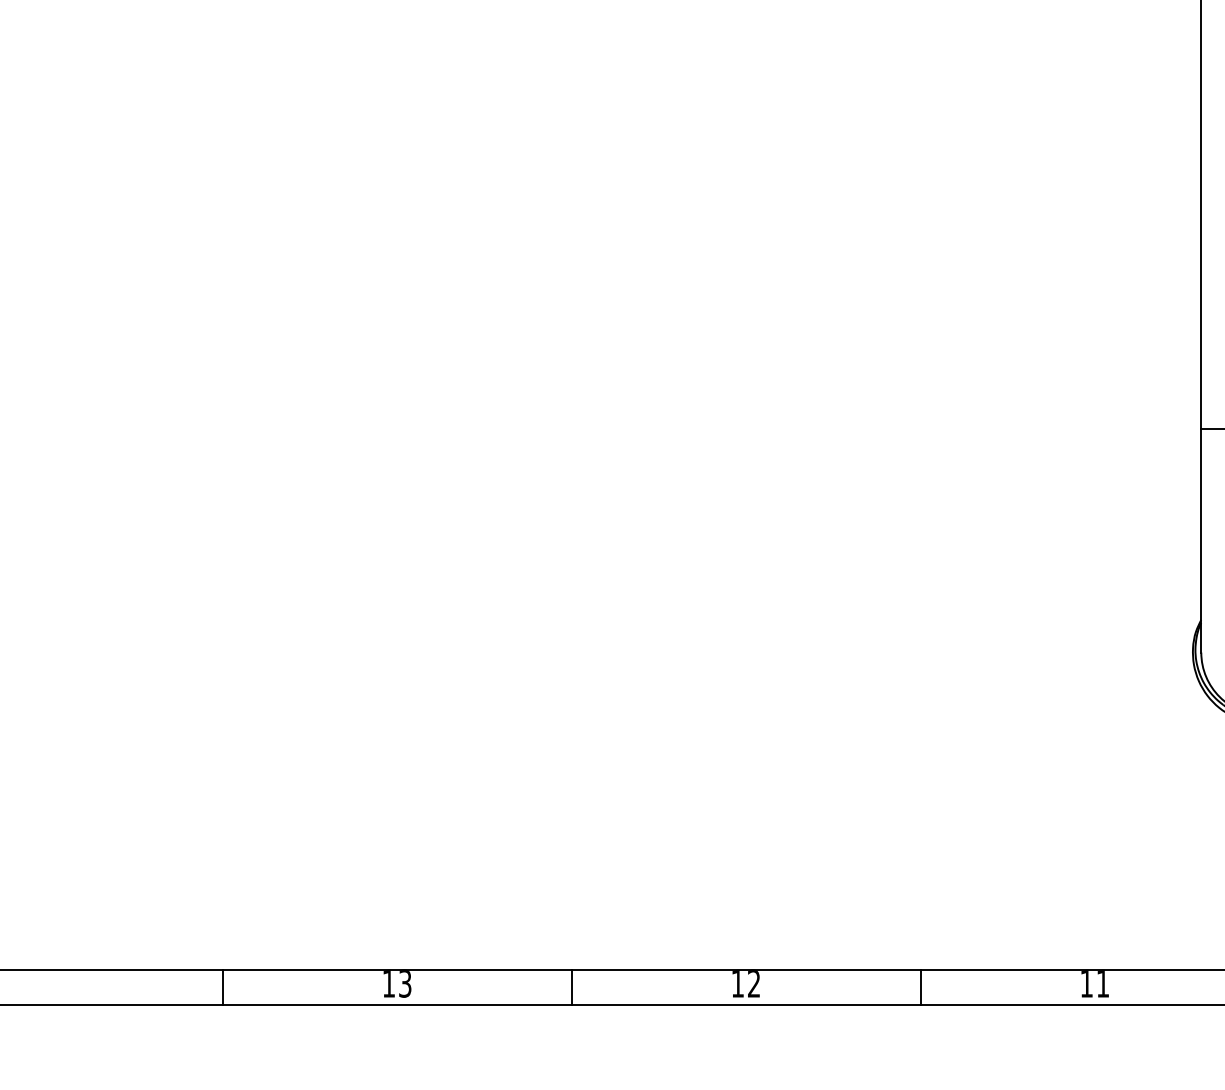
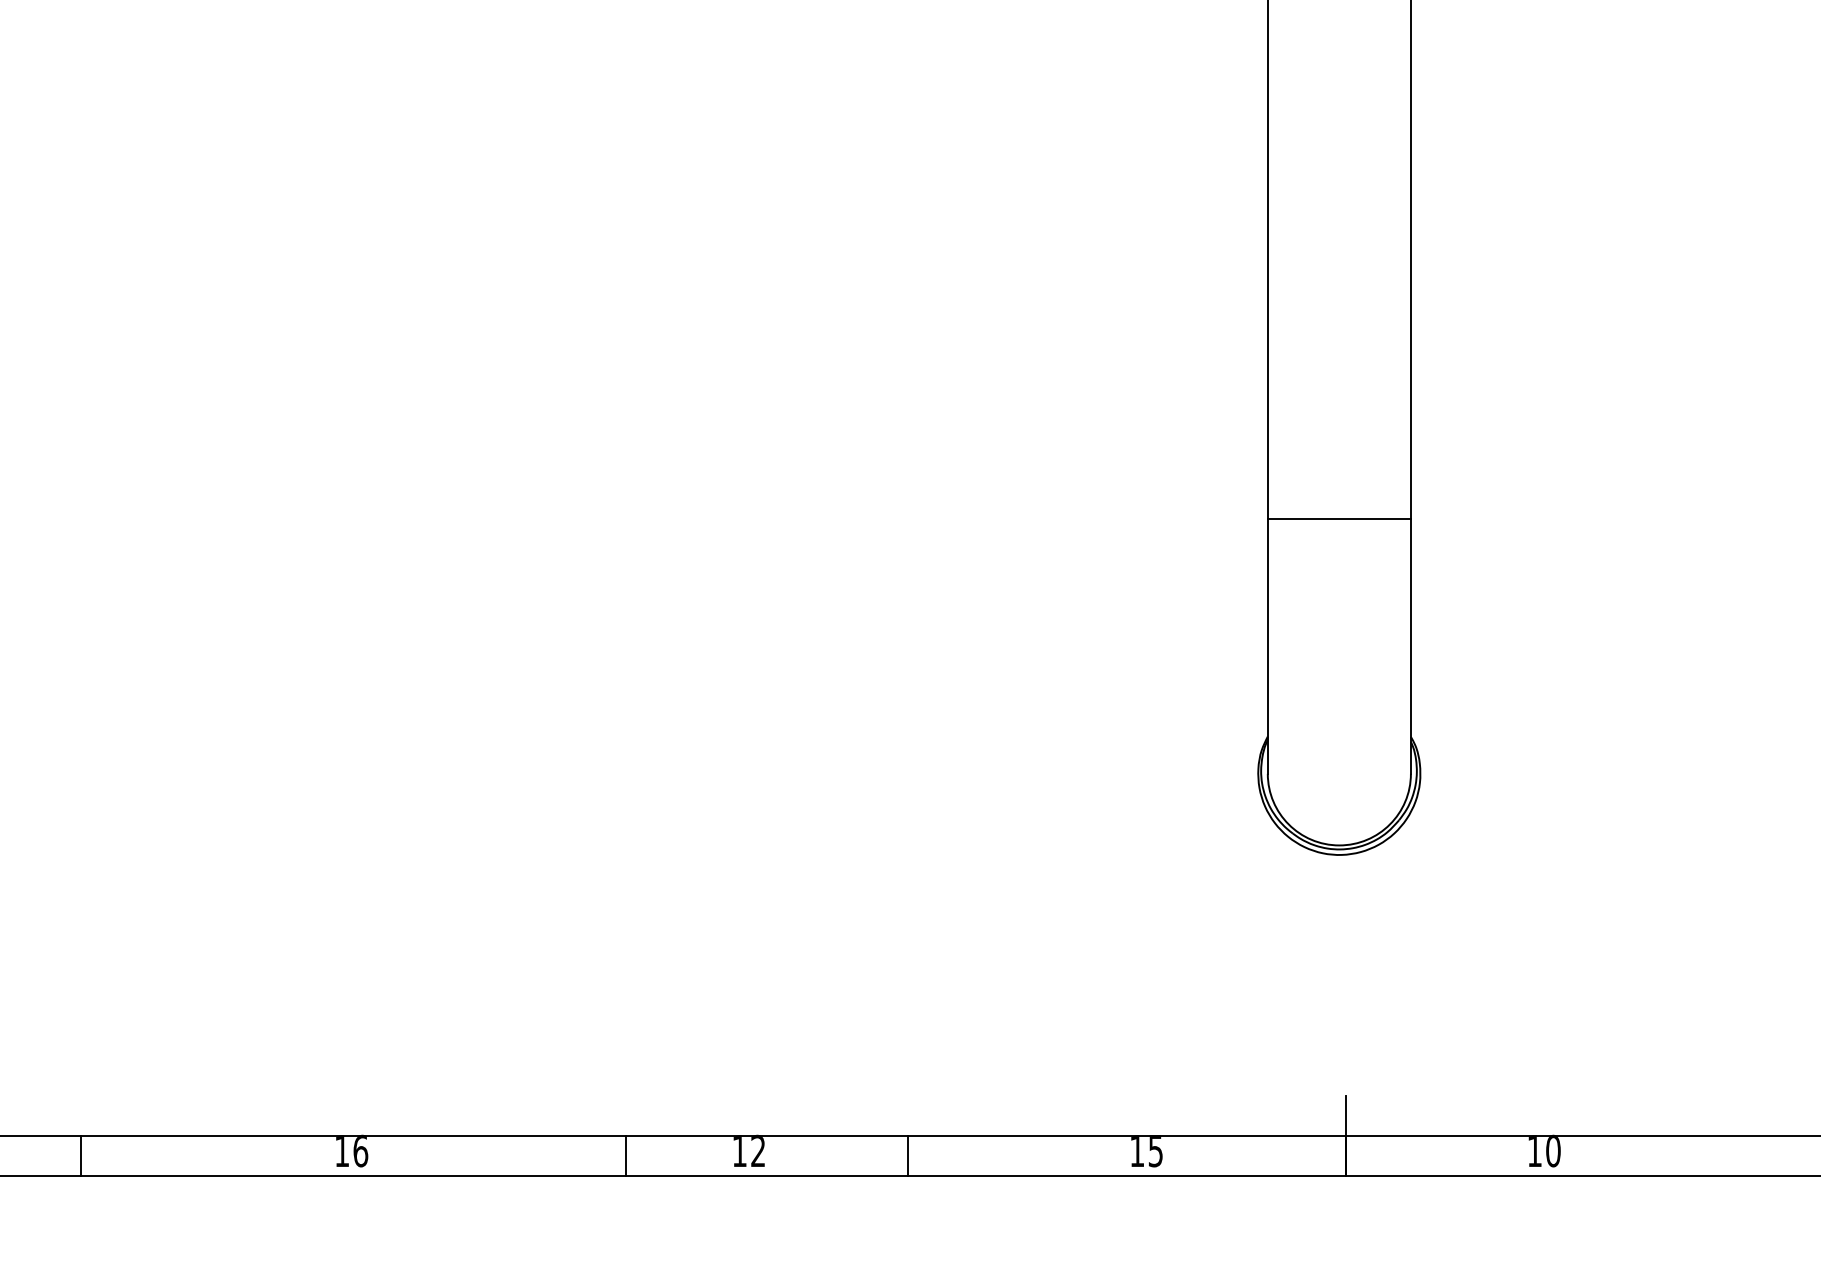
text: (405, 983) -> (360, 1150), 13 -> 16
text: (1102, 984) -> (1155, 1152), 11 -> 15
line: (223, 987) -> (81, 1155), moved
line: (571, 987) -> (625, 1155), moved
line: (921, 987) -> (907, 1155), moved

